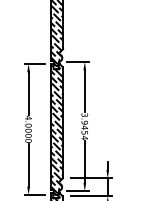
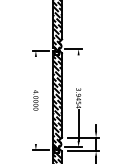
line: (84, 90) -> (78, 70), removed
line: (28, 92) -> (35, 72), removed
line: (28, 165) -> (35, 127), removed

